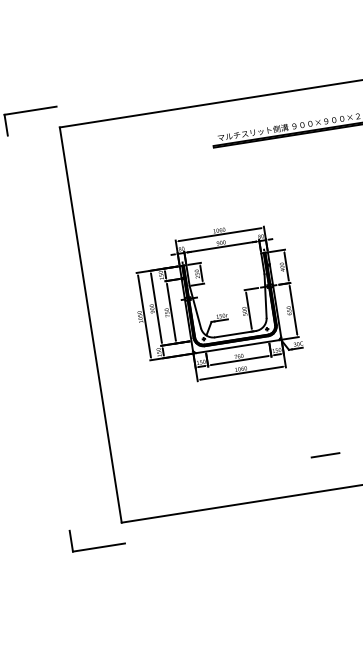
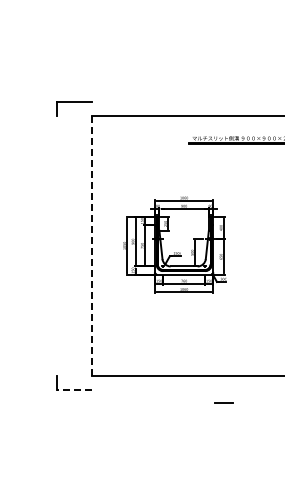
line: (90, 324) -> (91, 245), solid -> dashed
line: (324, 455) -> (223, 402), moved
line: (98, 548) -> (74, 390), solid -> dashed

